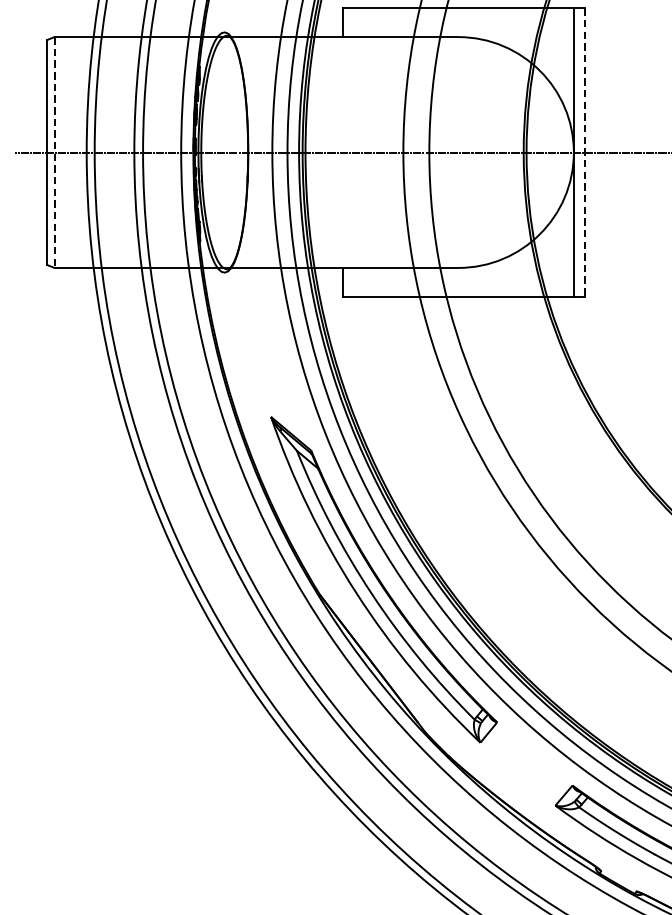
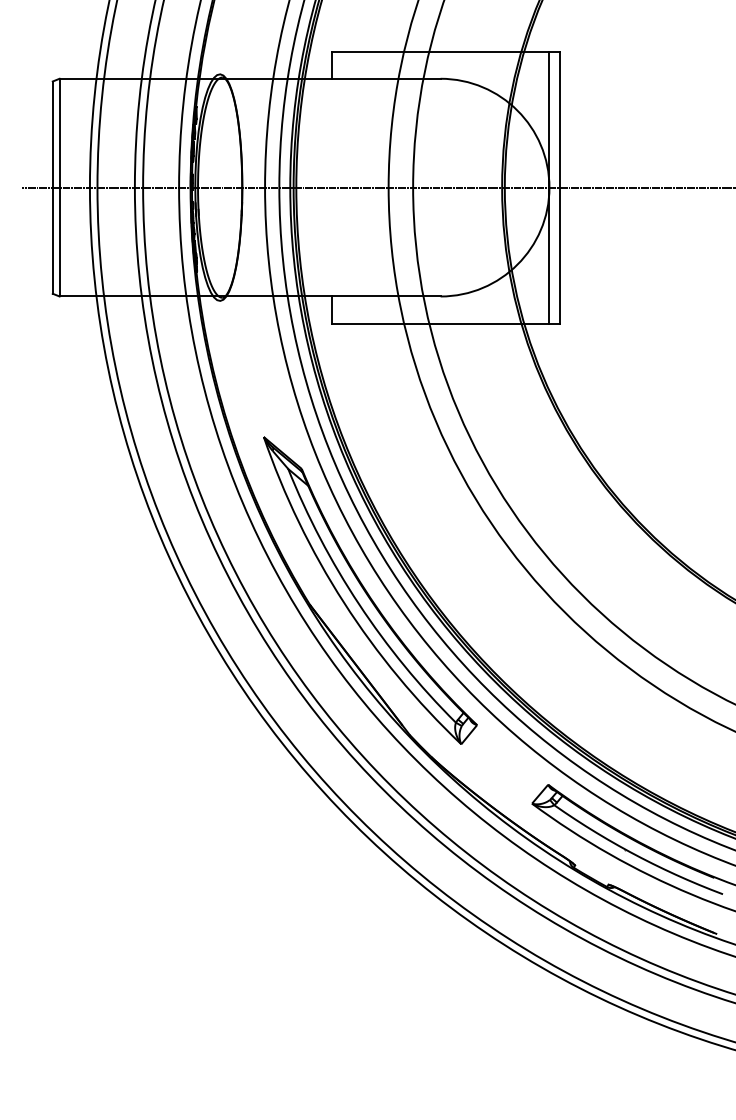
line: (54, 152) -> (59, 187), dashed -> solid
line: (585, 153) -> (560, 188), dashed -> solid

